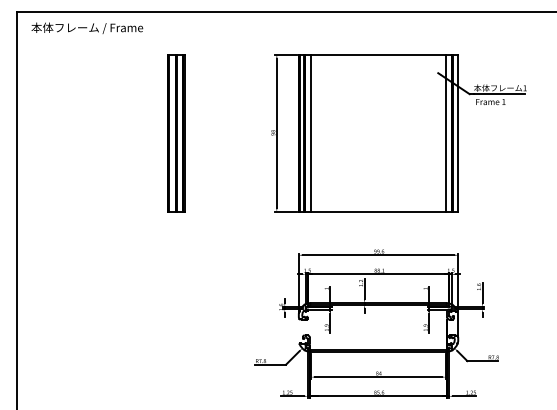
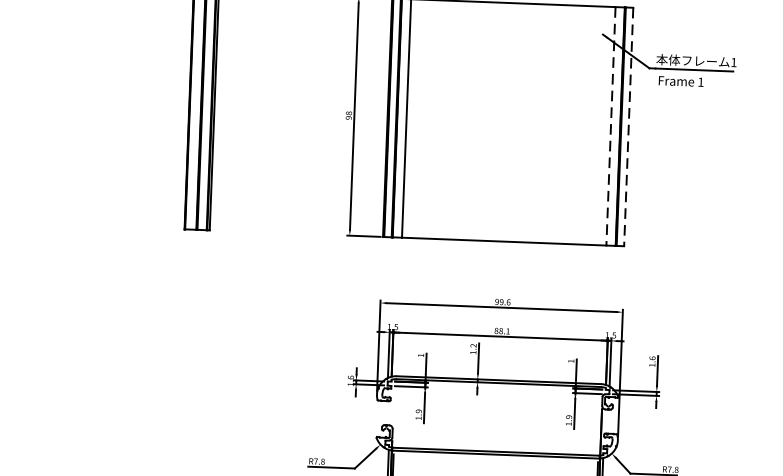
line: (445, 133) -> (610, 126), solid -> dashed
line: (457, 133) -> (628, 127), solid -> dashed

